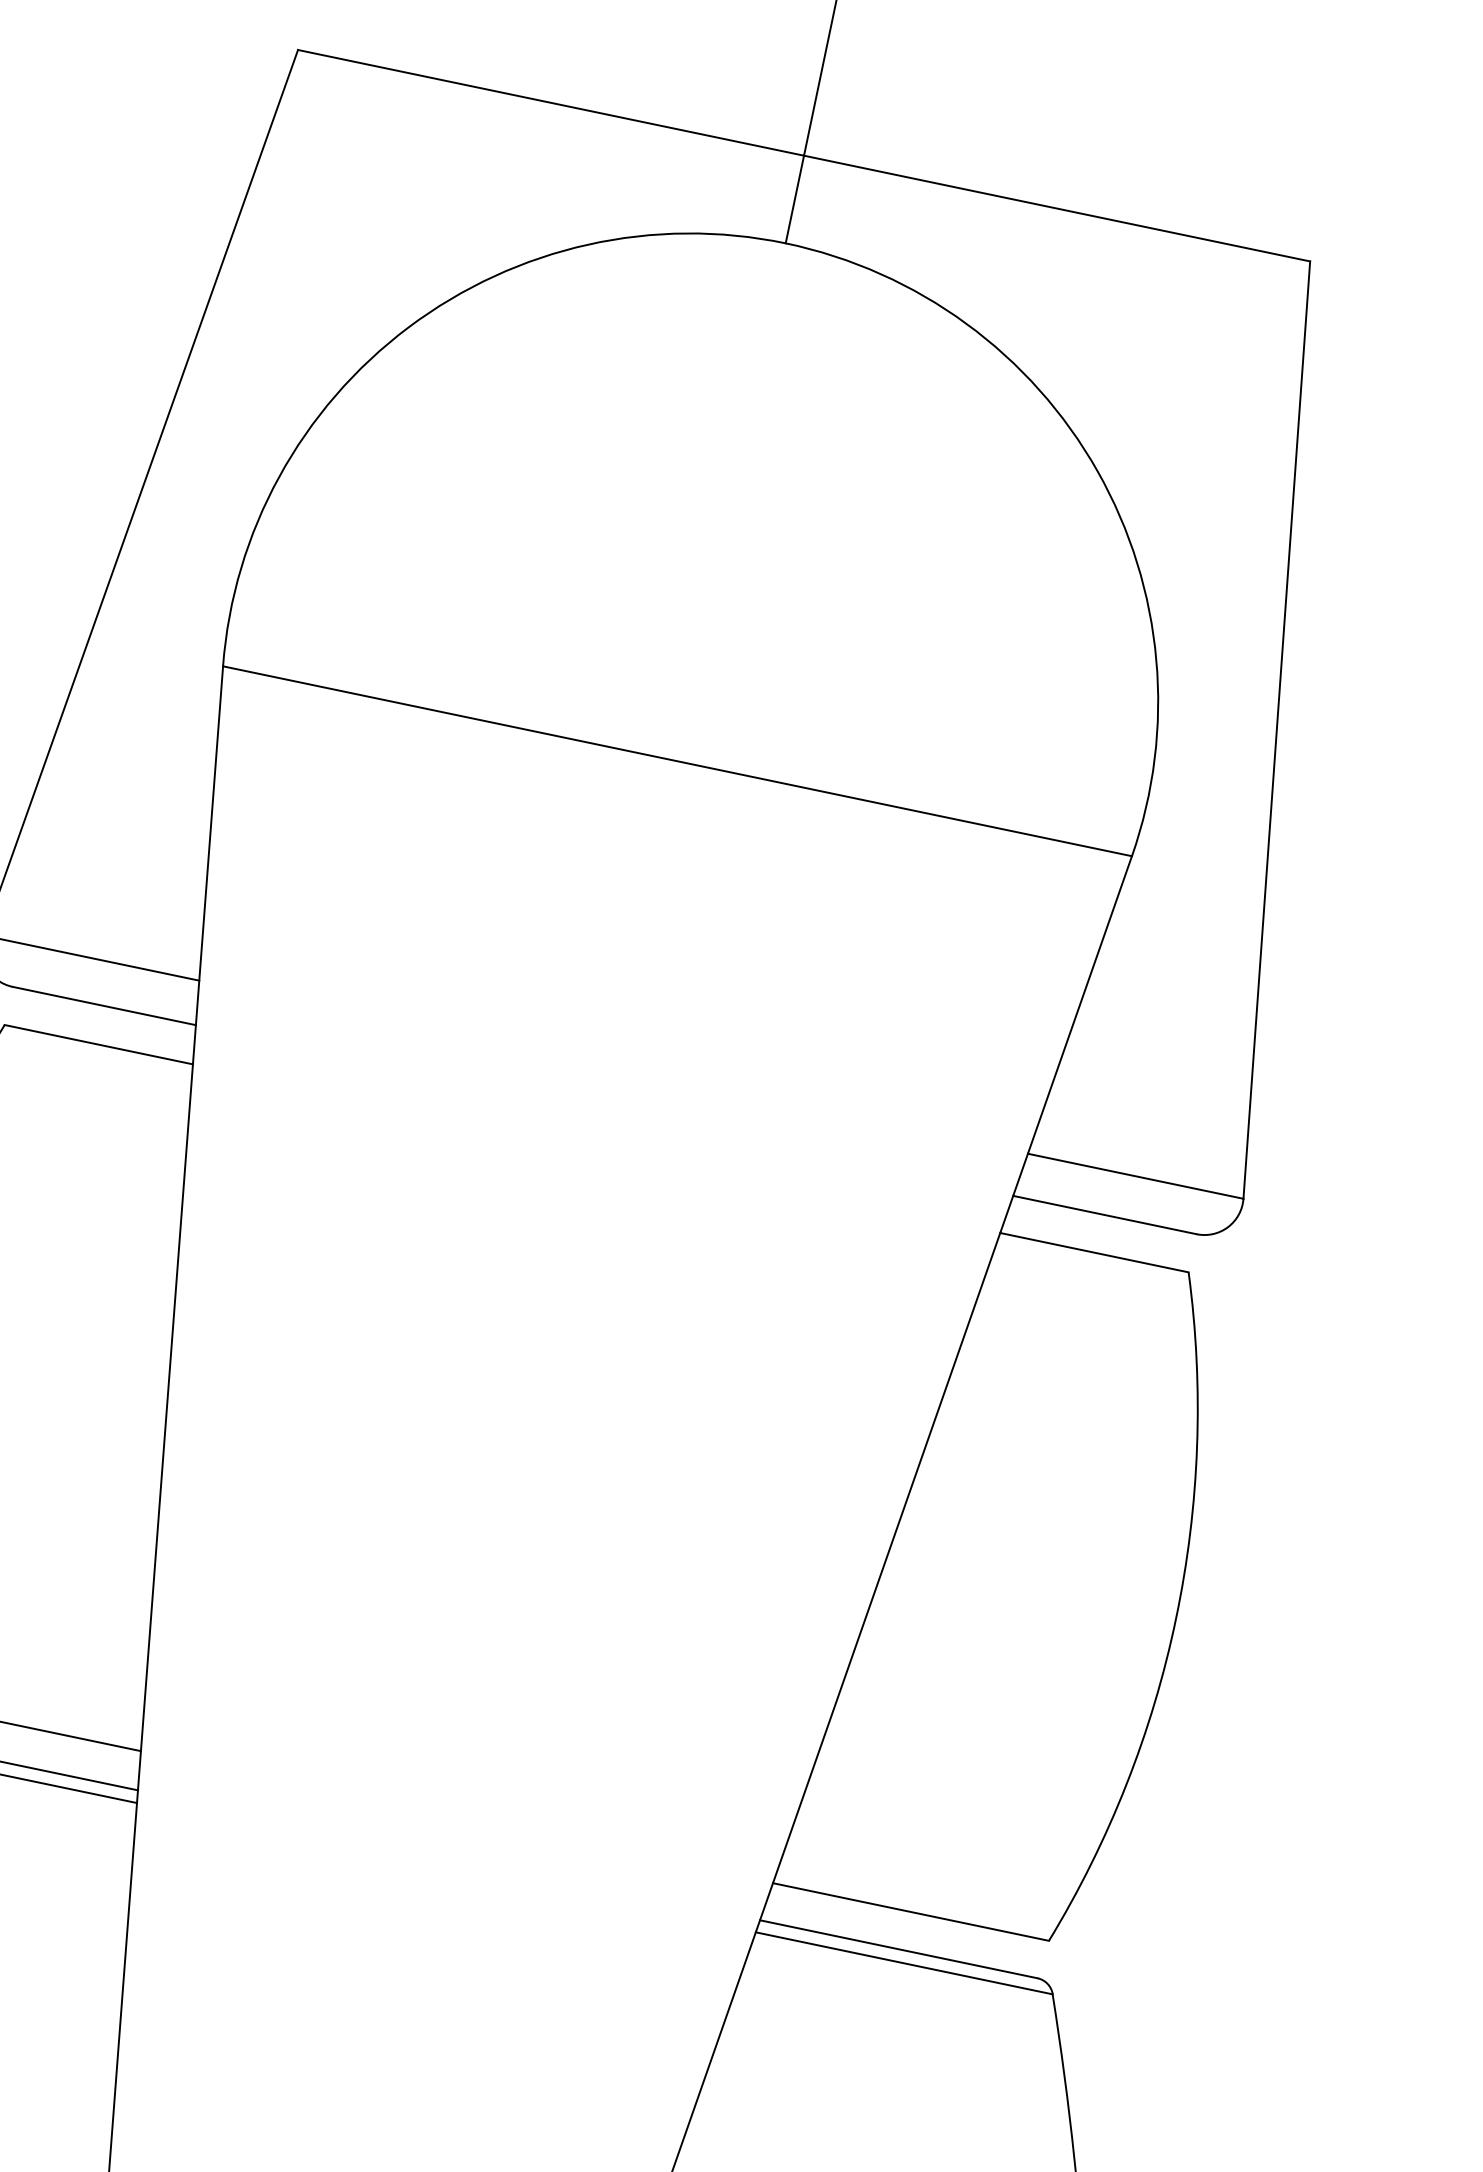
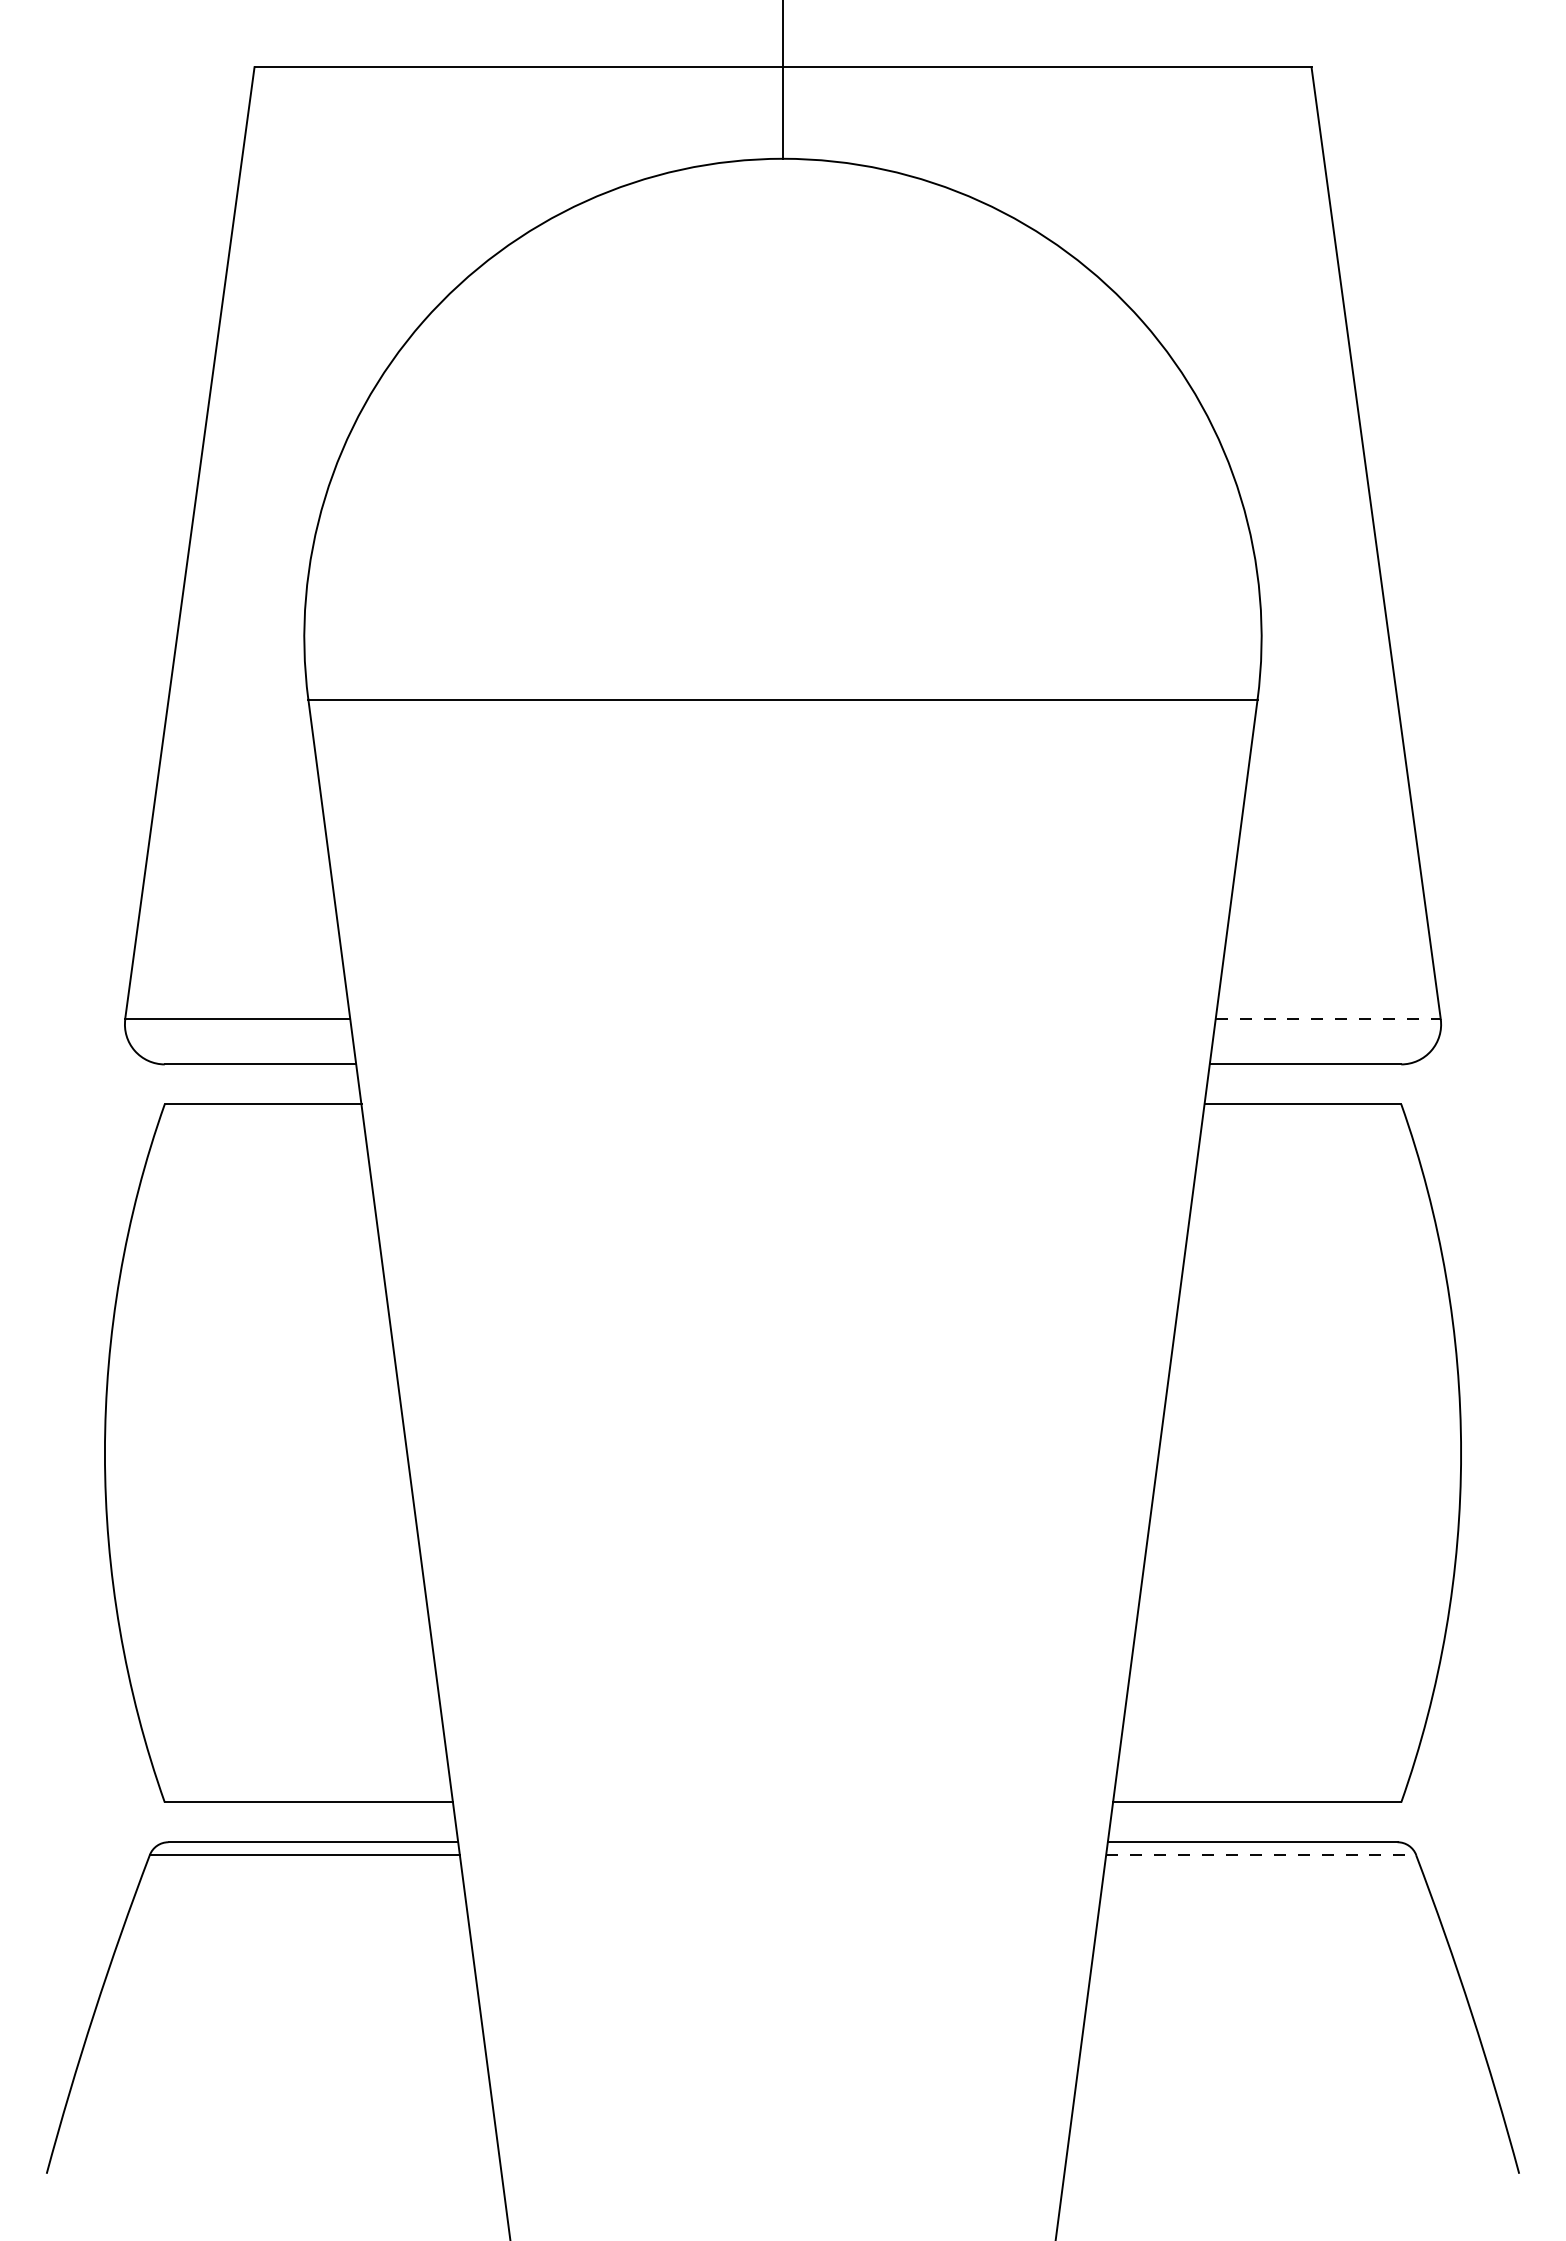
line: (1135, 1176) -> (1328, 1019), solid -> dashed
line: (904, 1963) -> (1261, 1855), solid -> dashed

